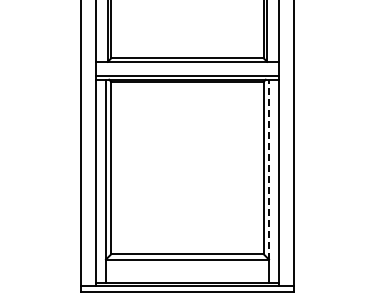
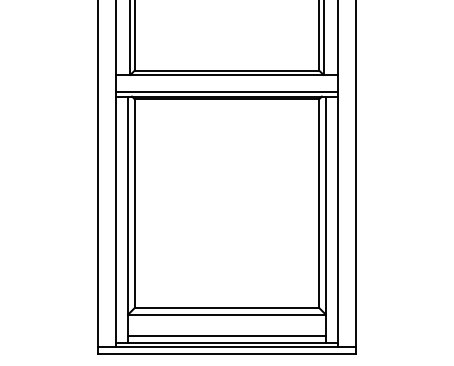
line: (269, 169) -> (326, 205), dashed -> solid
line: (187, 277) -> (227, 336), added

